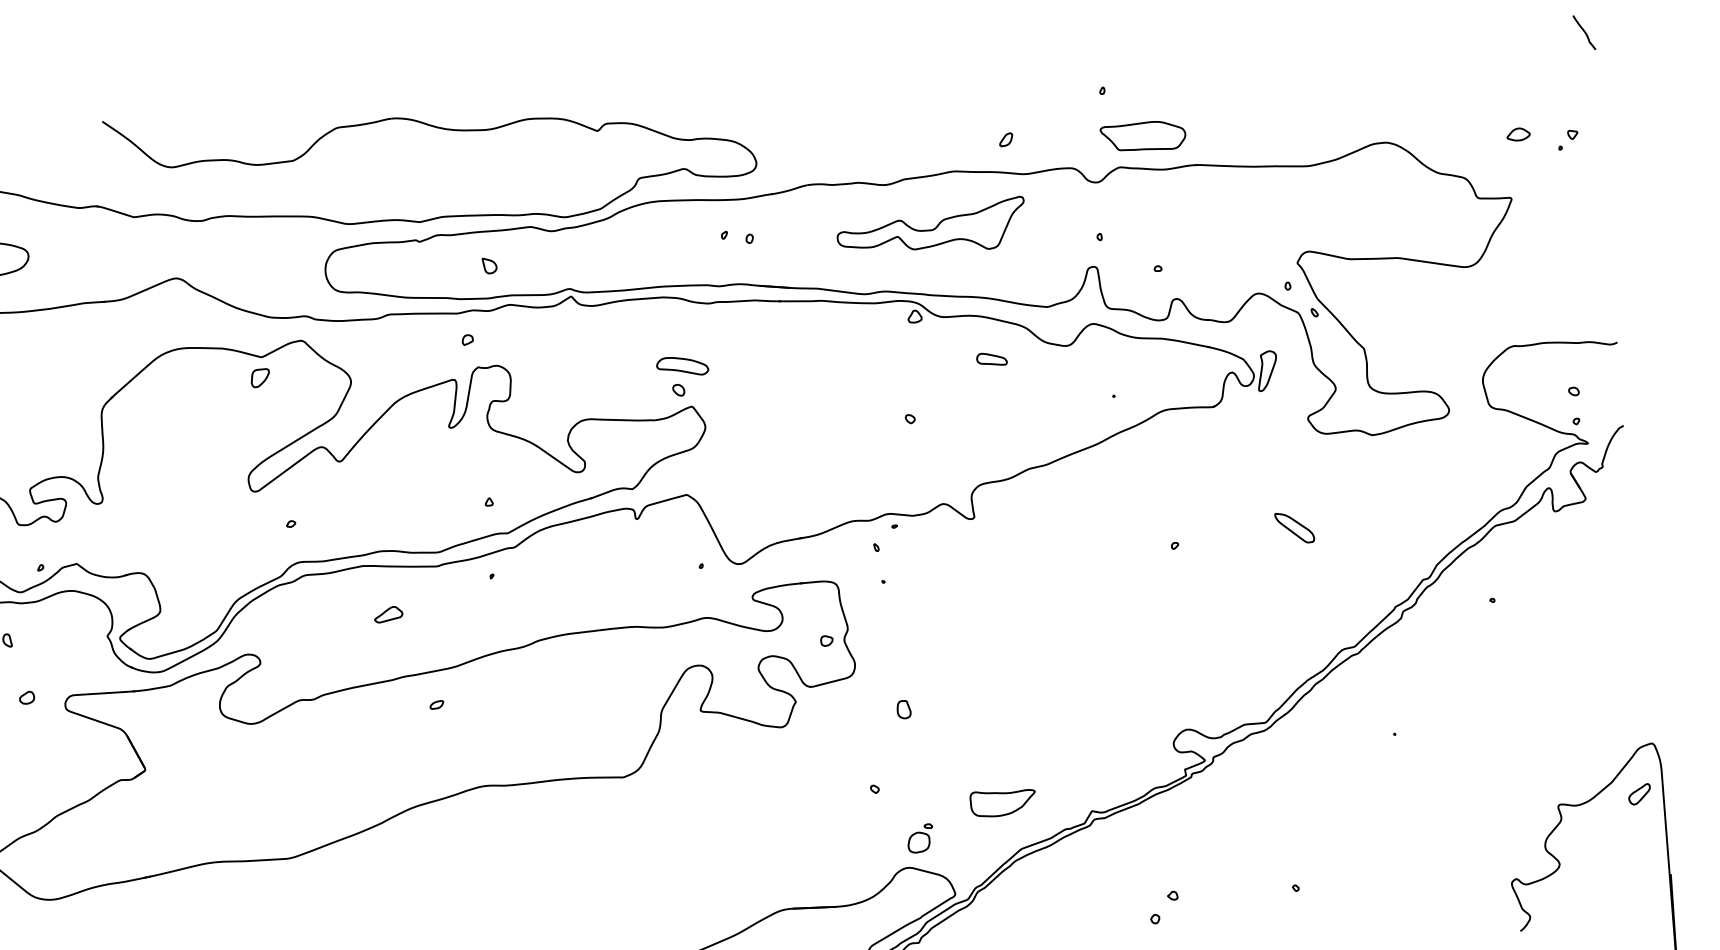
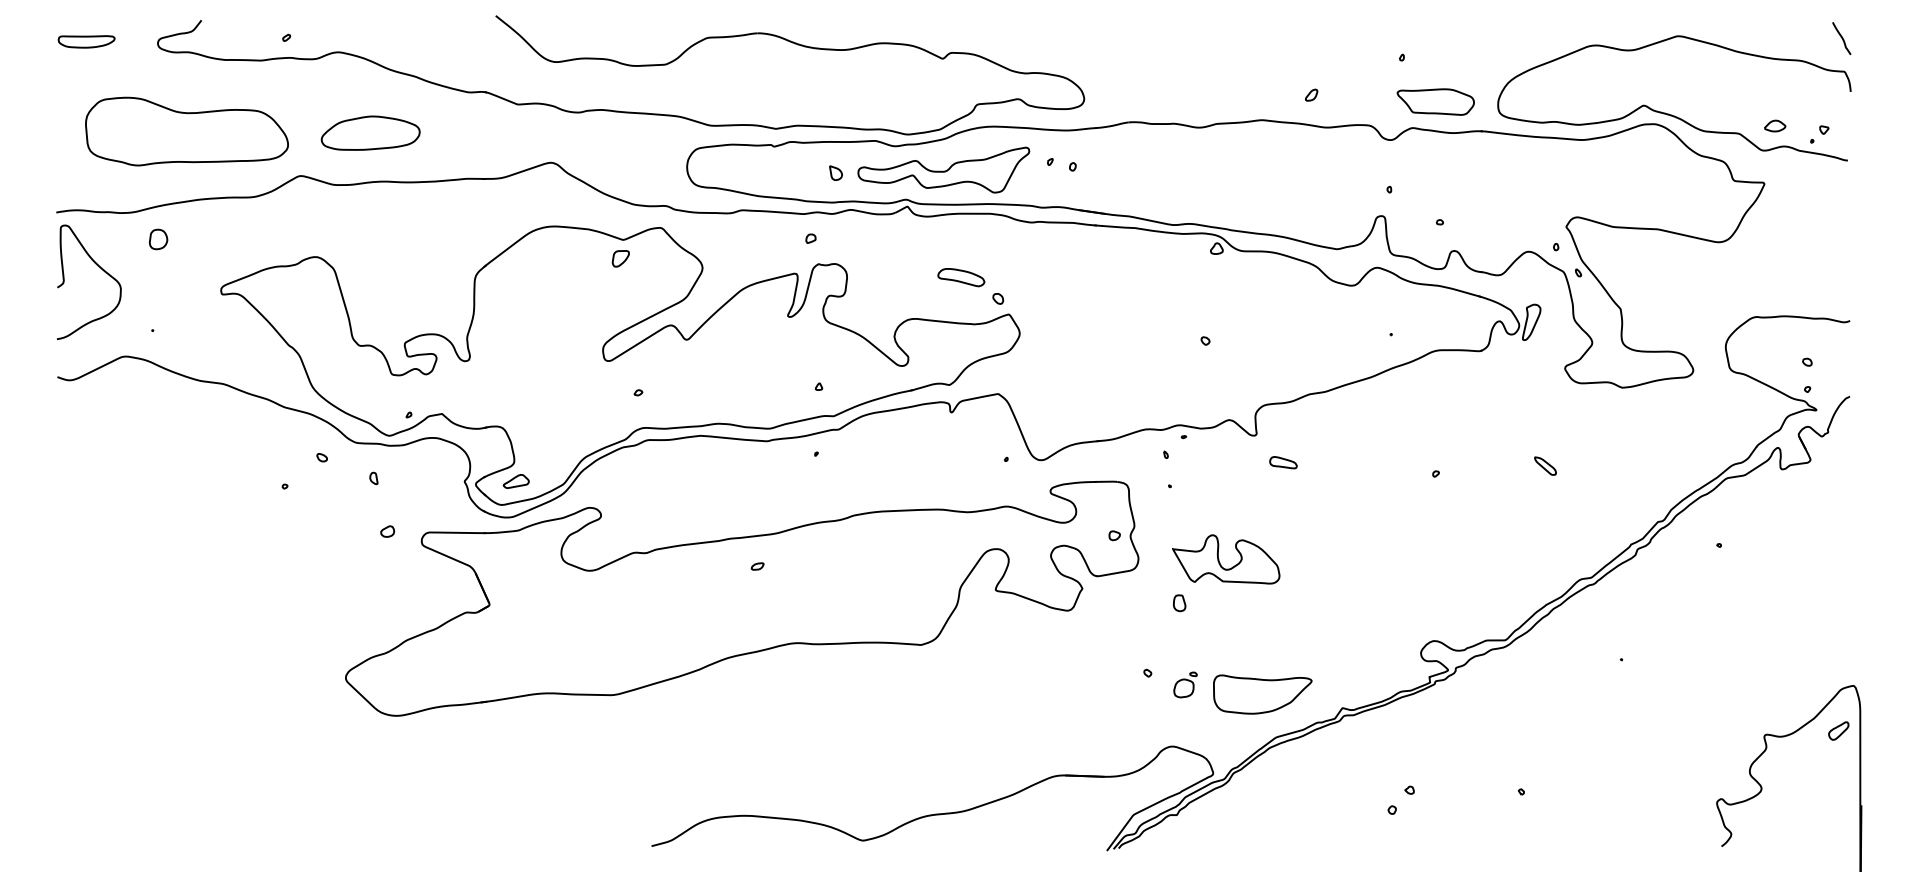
curve: (1400, 129) -> (1668, 113), added
part: (930, 227) -> (943, 169), moved
part: (991, 359) -> (1283, 462), moved
part: (682, 366) -> (961, 277), moved
part: (1294, 527) -> (1545, 465), size x0.62
part: (387, 614) -> (515, 481), moved
part: (945, 661) -> (1220, 562), added
part: (1002, 802) -> (1262, 694), size x1.67
part: (920, 838) -> (1185, 684), moved

